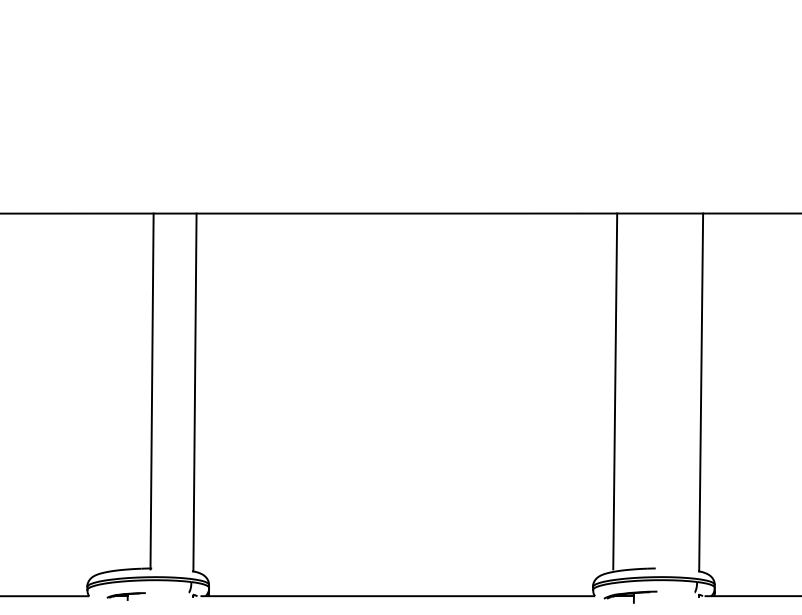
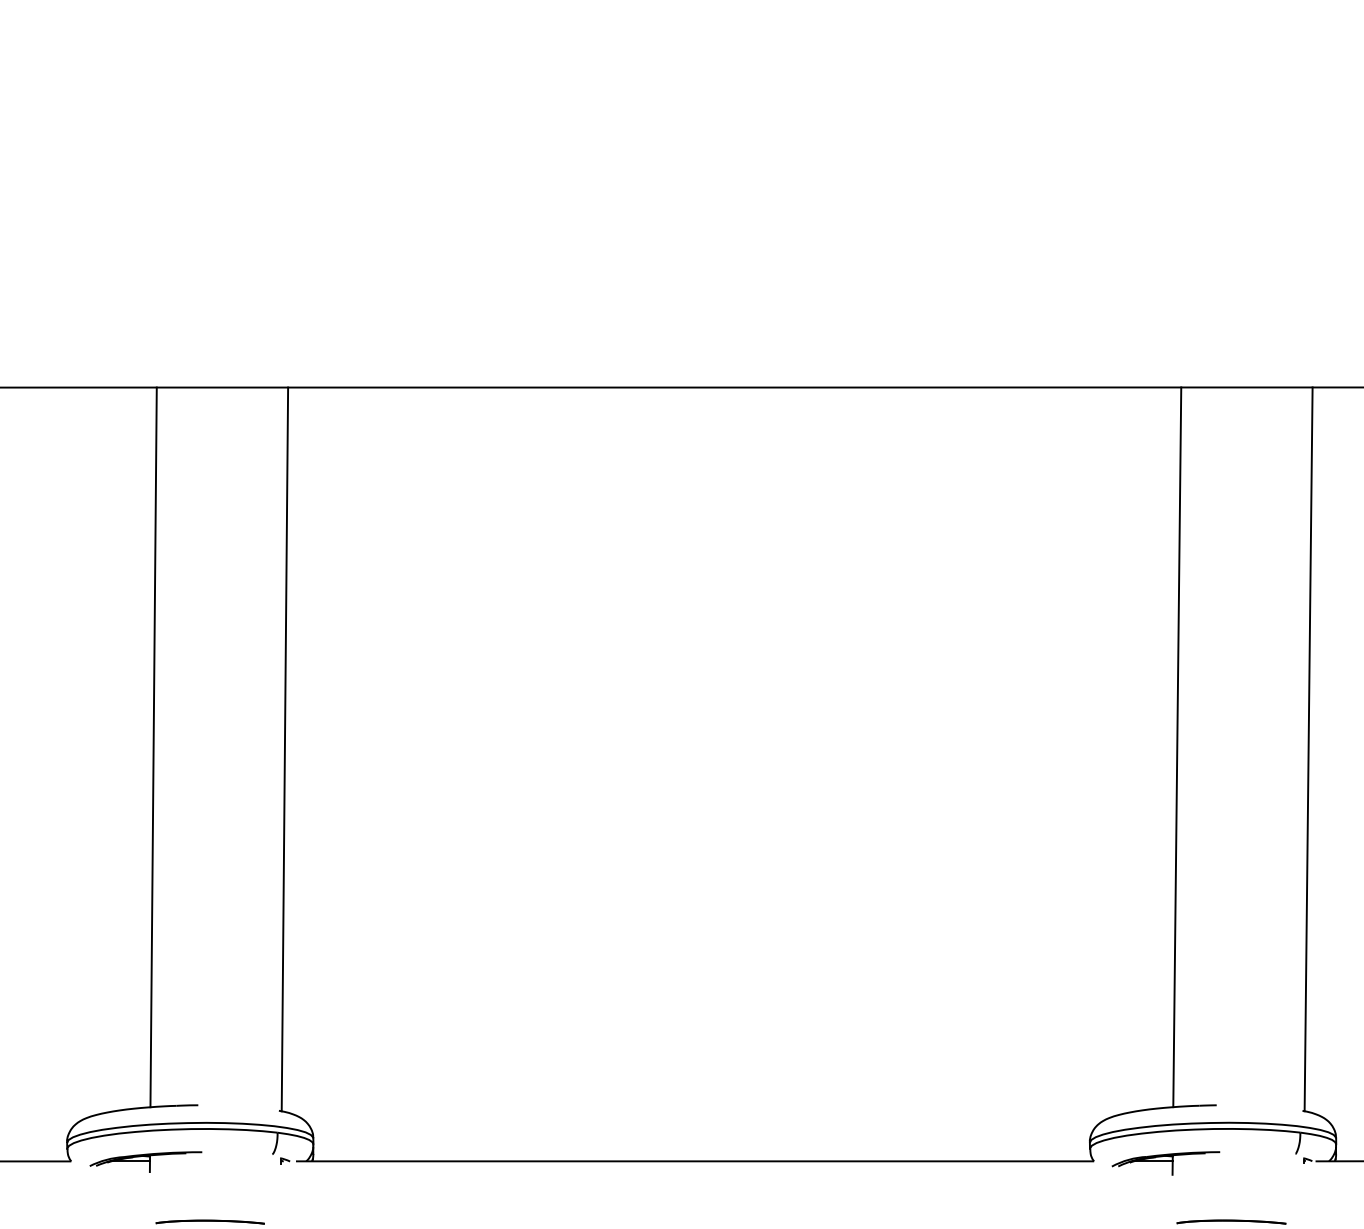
line: (151, 391) -> (152, 747), moved
line: (615, 391) -> (1177, 747), moved
part: (126, 596) -> (146, 1161), size x1.43

